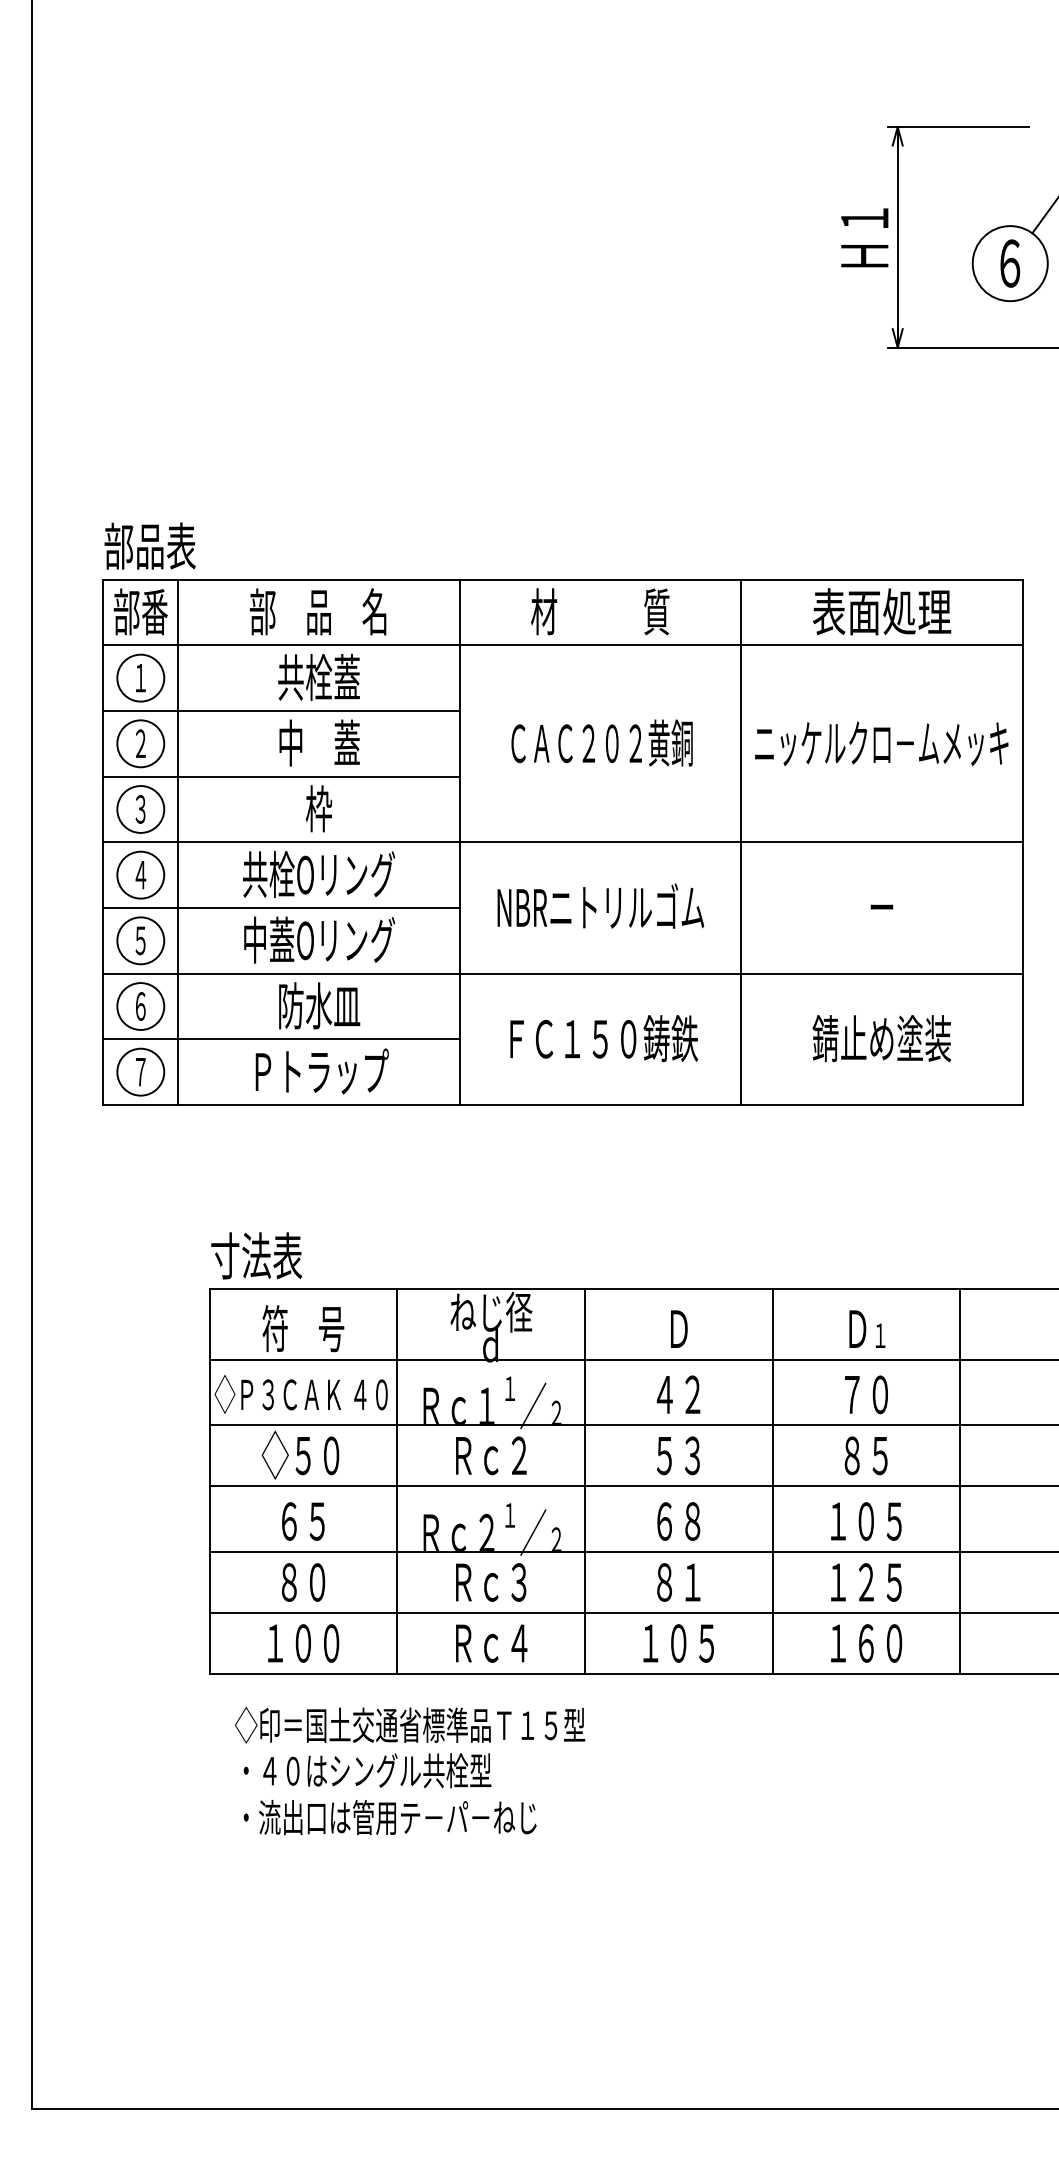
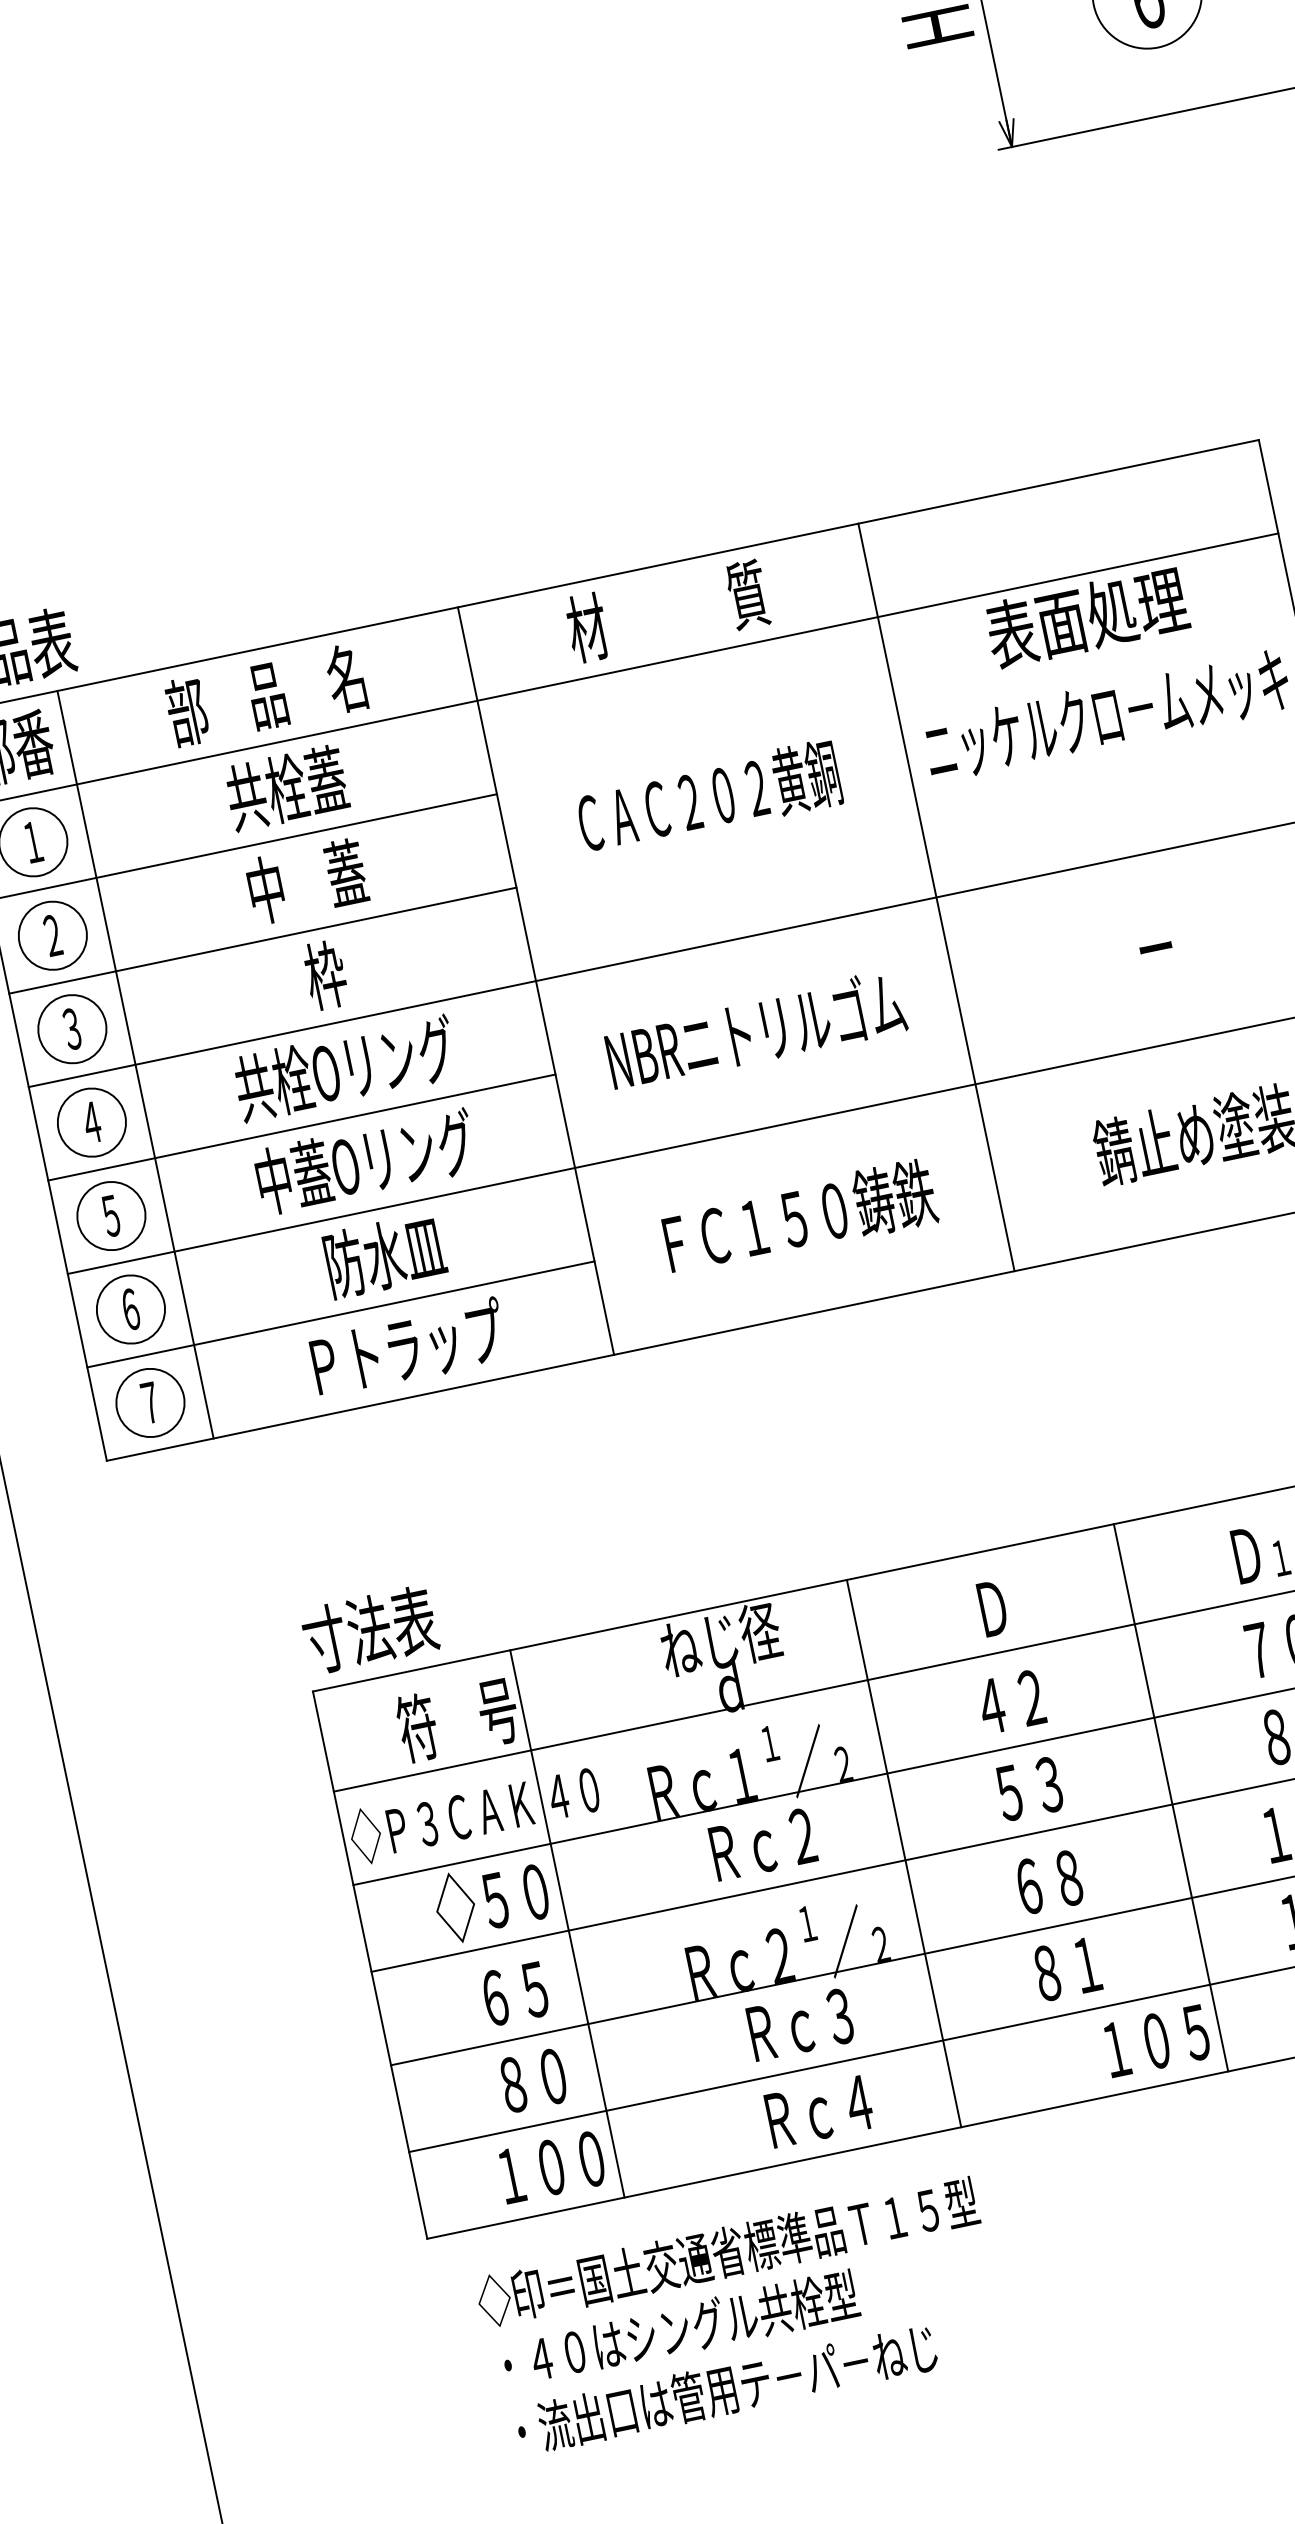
text: (881, 611) -> (1086, 616), moved
line: (397, 1481) -> (567, 1923), moved
text: (678, 1643) -> (1156, 2041), moved

